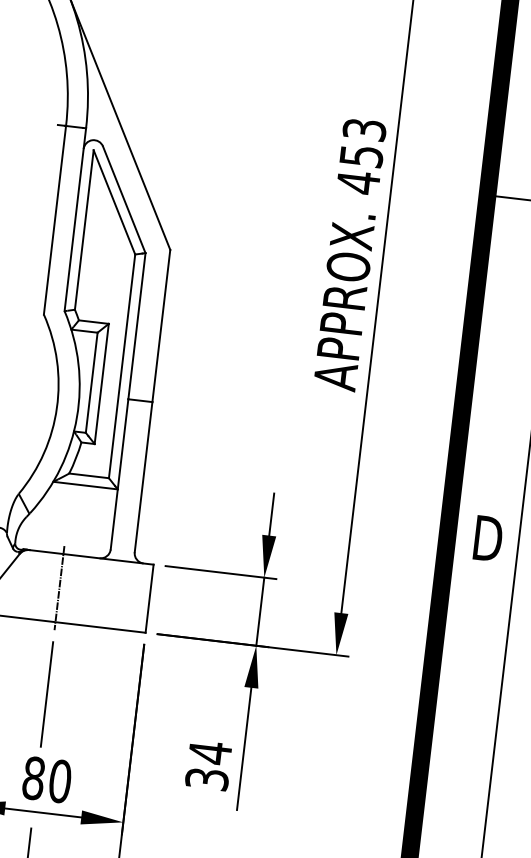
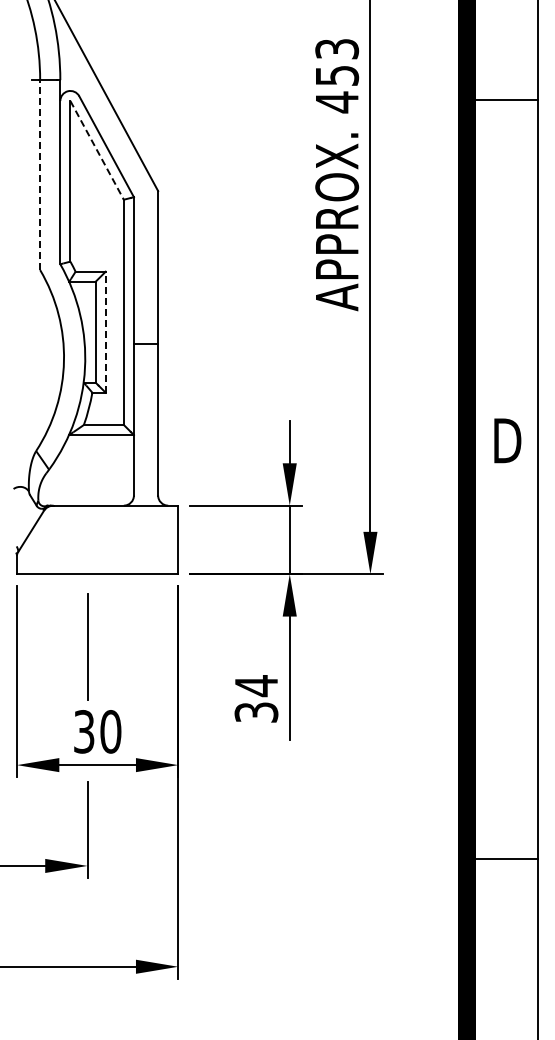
line: (114, 202) -> (97, 150), solid -> dashed
line: (55, 220) -> (40, 175), solid -> dashed
line: (101, 383) -> (105, 331), solid -> dashed
line: (59, 587) -> (87, 539), removed
text: (34, 778) -> (84, 731), 80 -> 30

